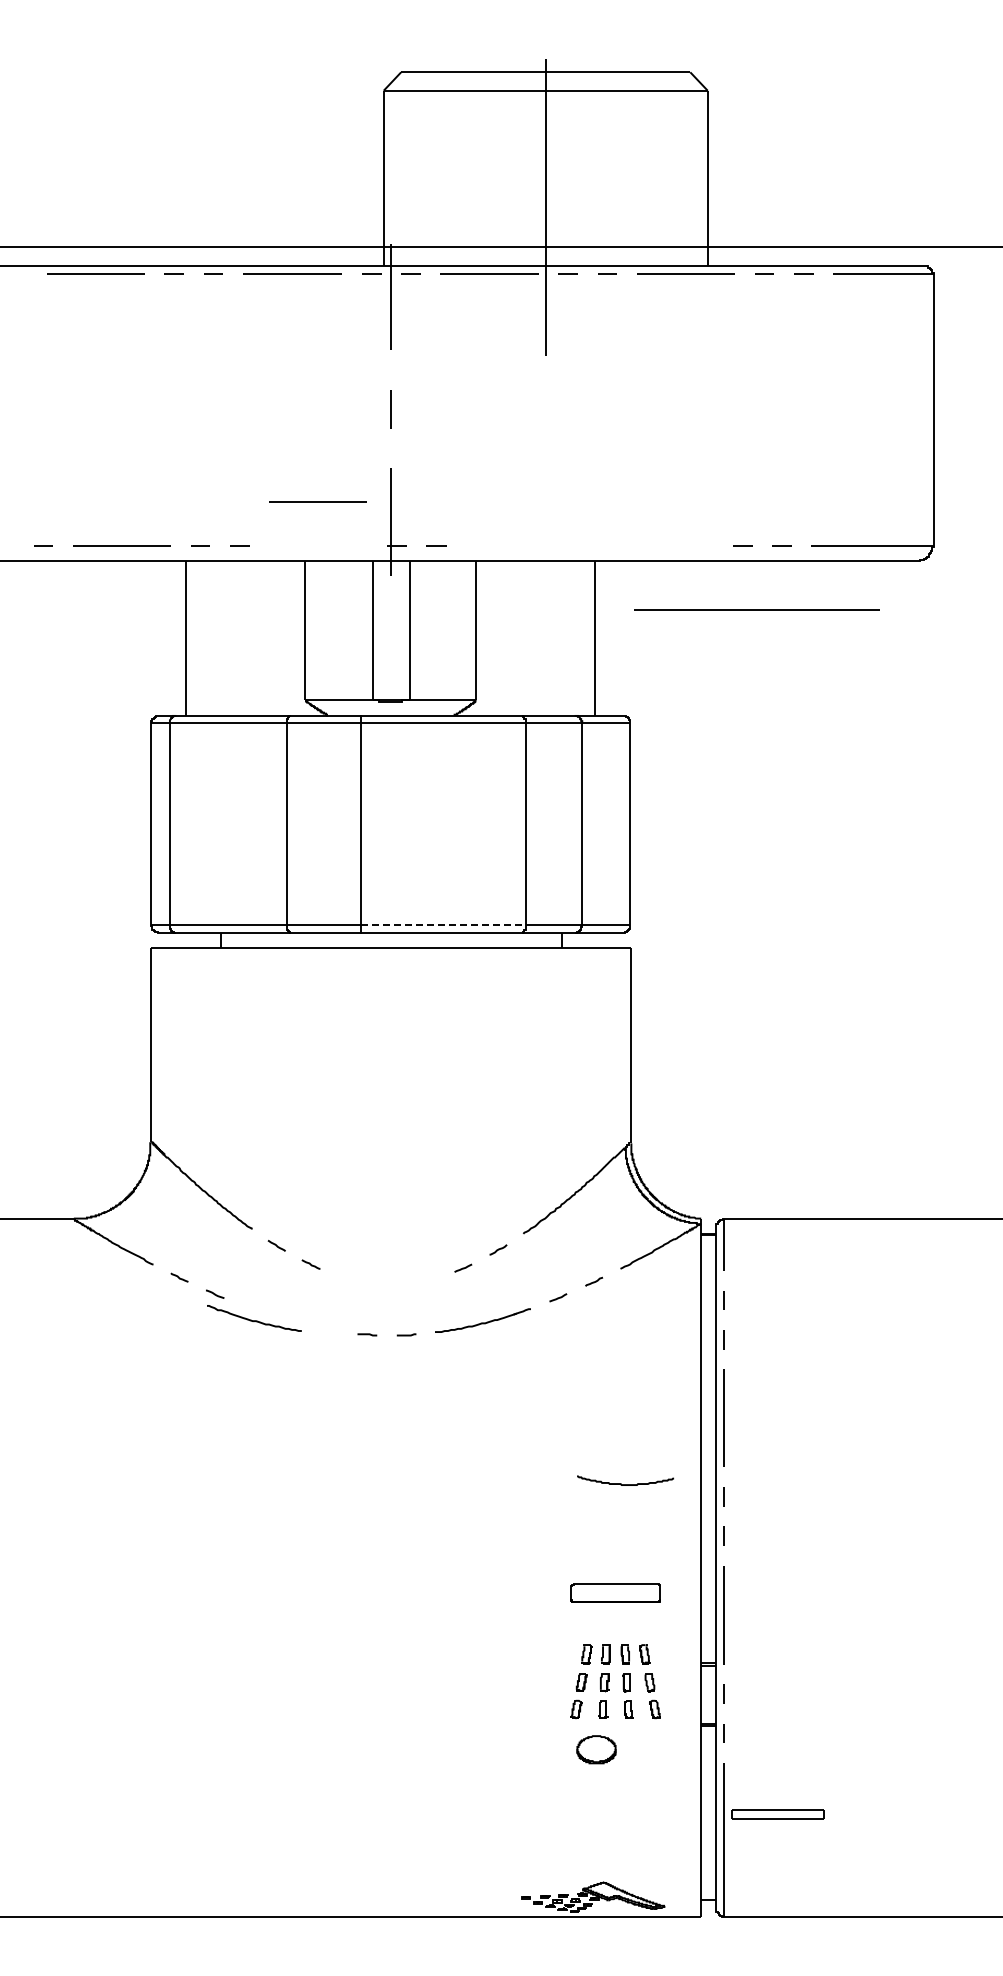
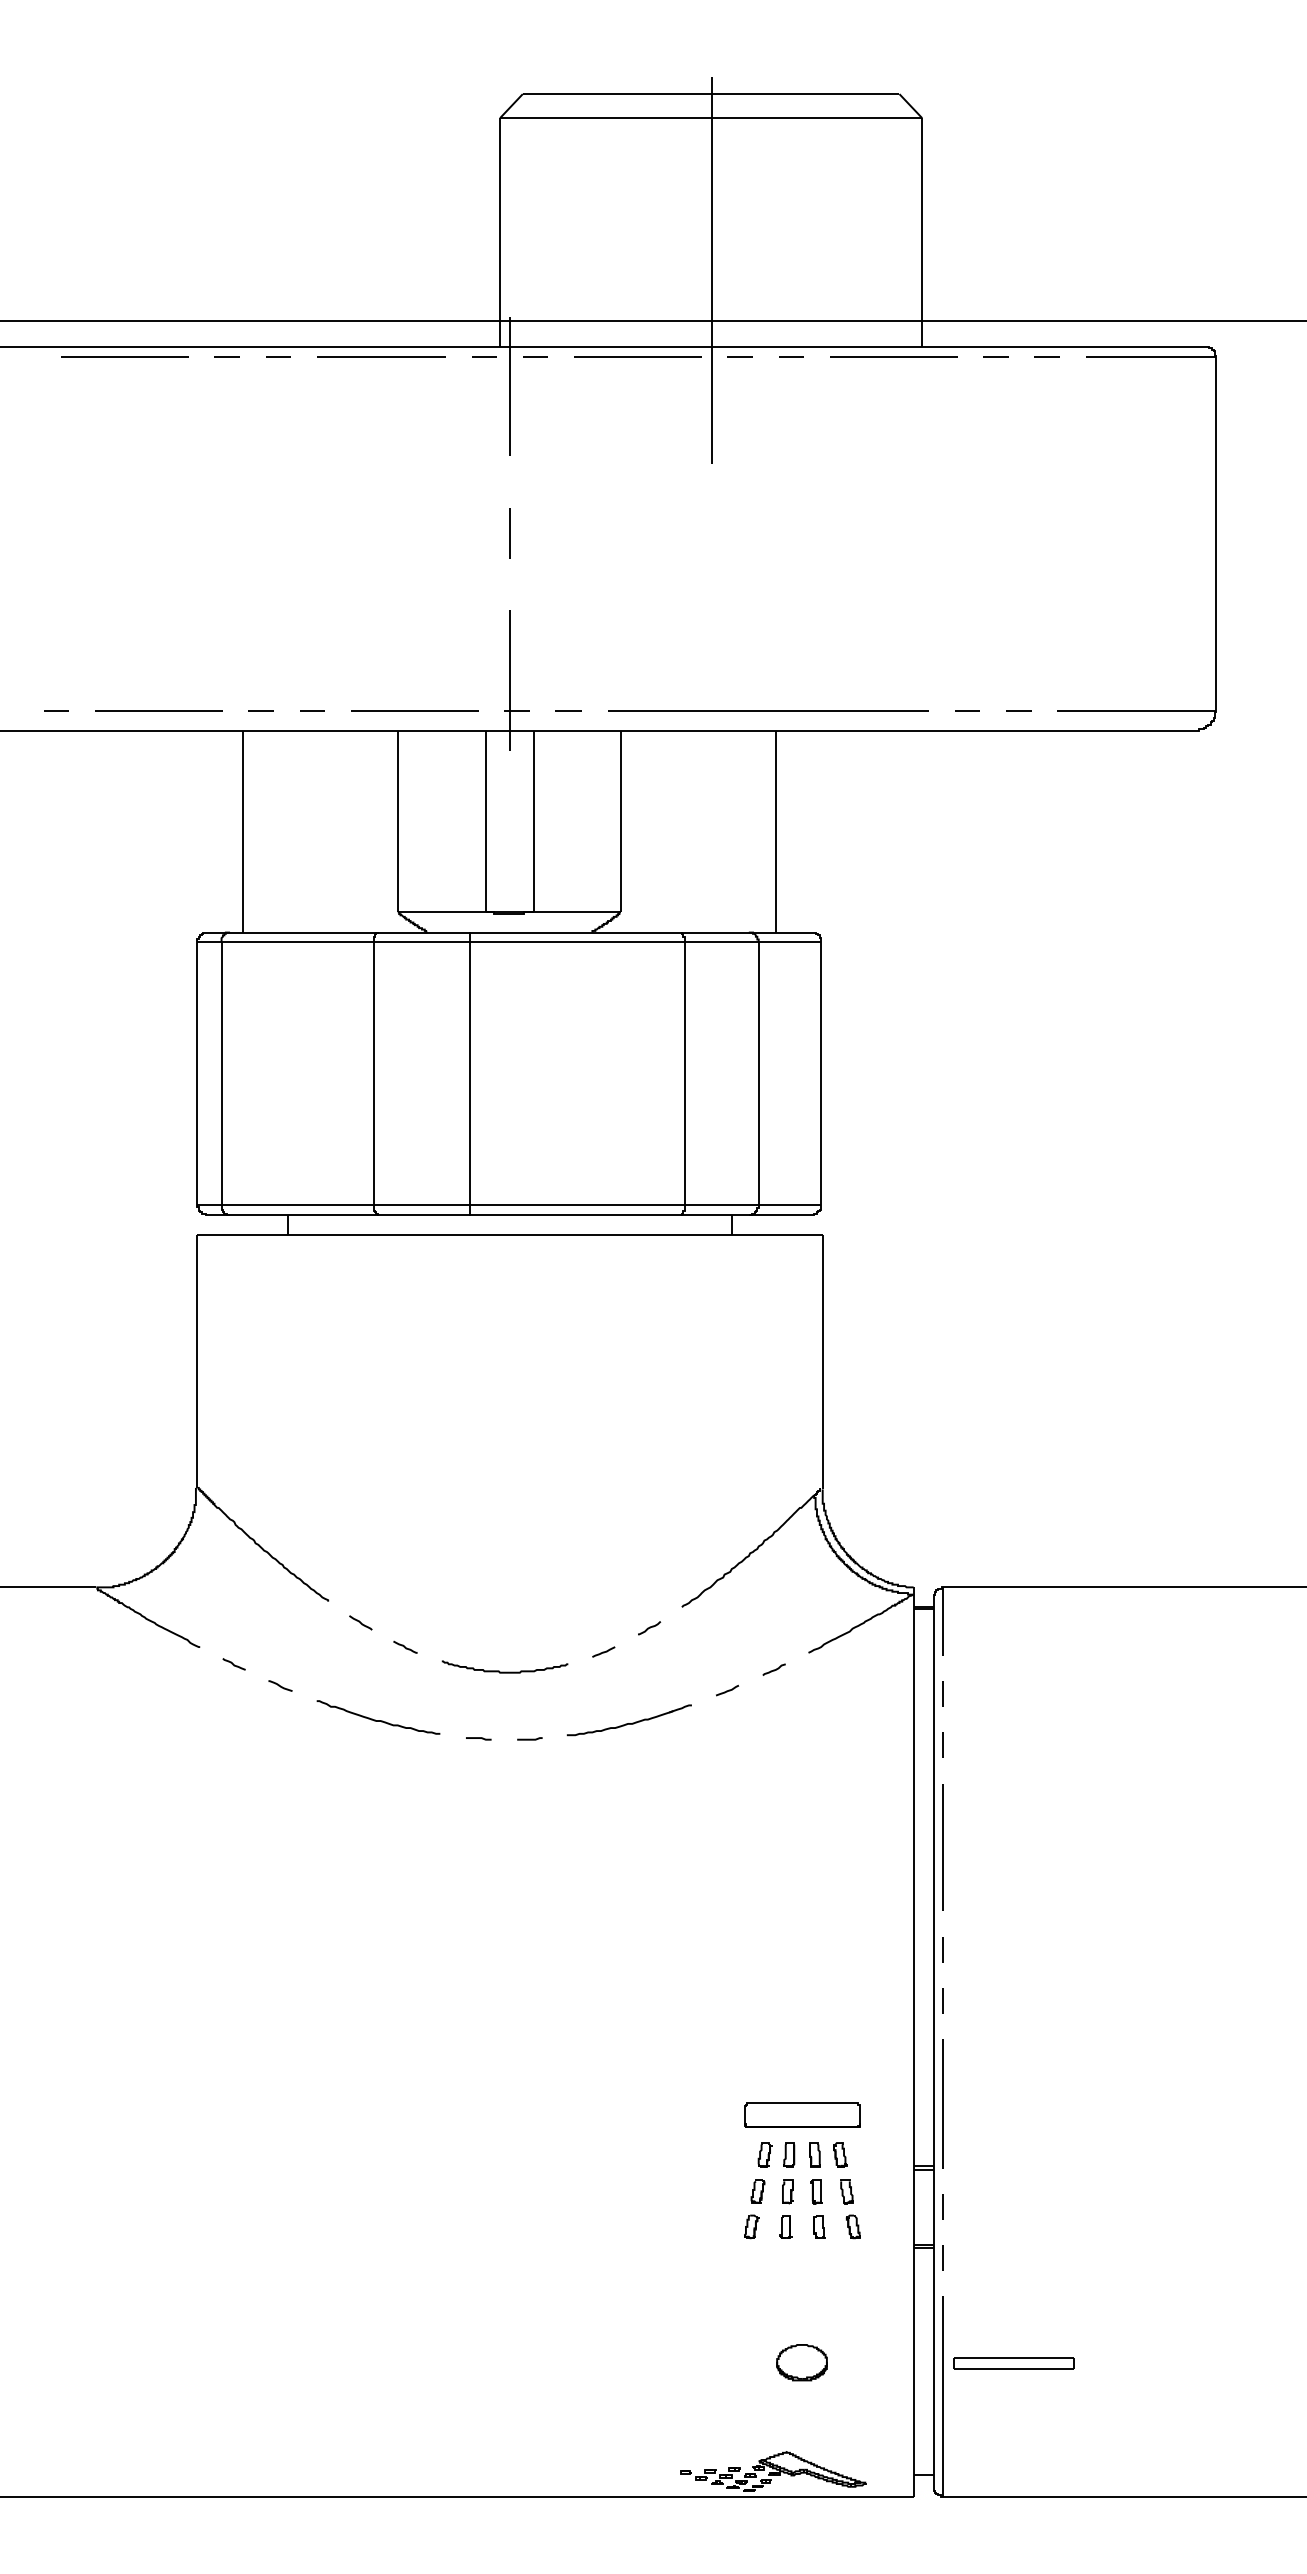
line: (317, 501) -> (413, 710), moved
line: (756, 609) -> (768, 710), moved
line: (443, 925) -> (577, 1205), dashed -> solid
curve: (254, 1320) -> (378, 1720), moved
curve: (625, 1484) -> (504, 1671), moved
part: (615, 1592) -> (802, 2114), moved
part: (596, 1749) -> (802, 2362), moved

